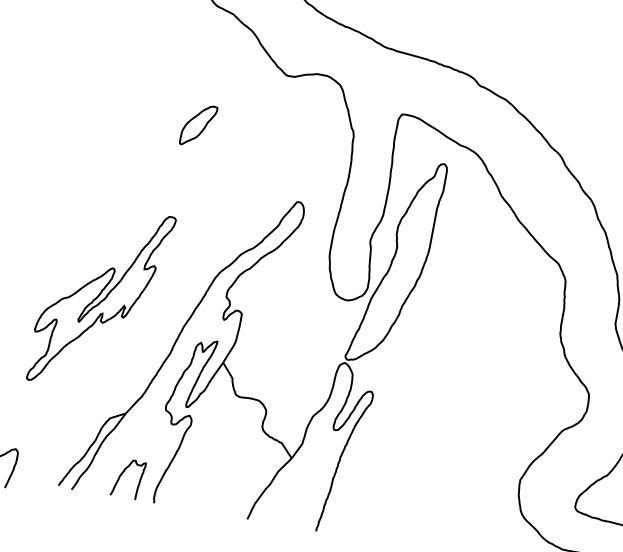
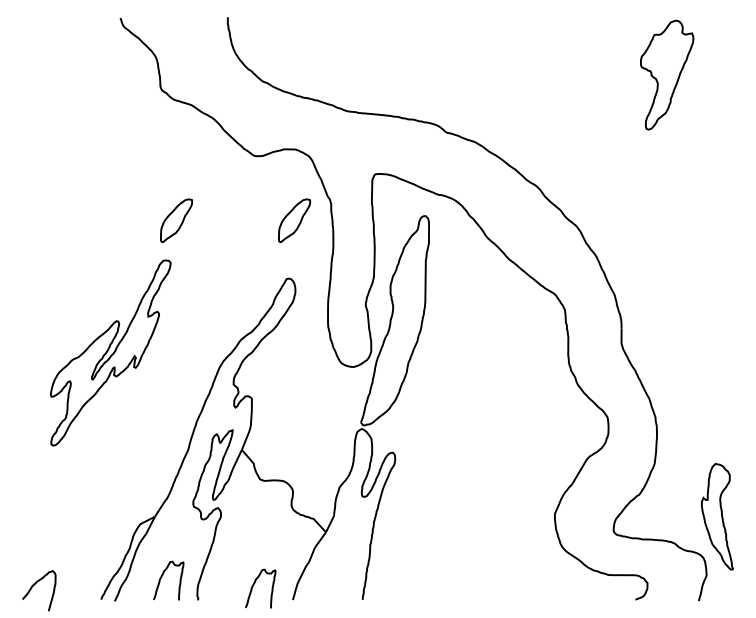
part: (314, 145) -> (294, 220), added
part: (101, 298) -> (110, 352), moved
curve: (212, 498) -> (254, 585), added

